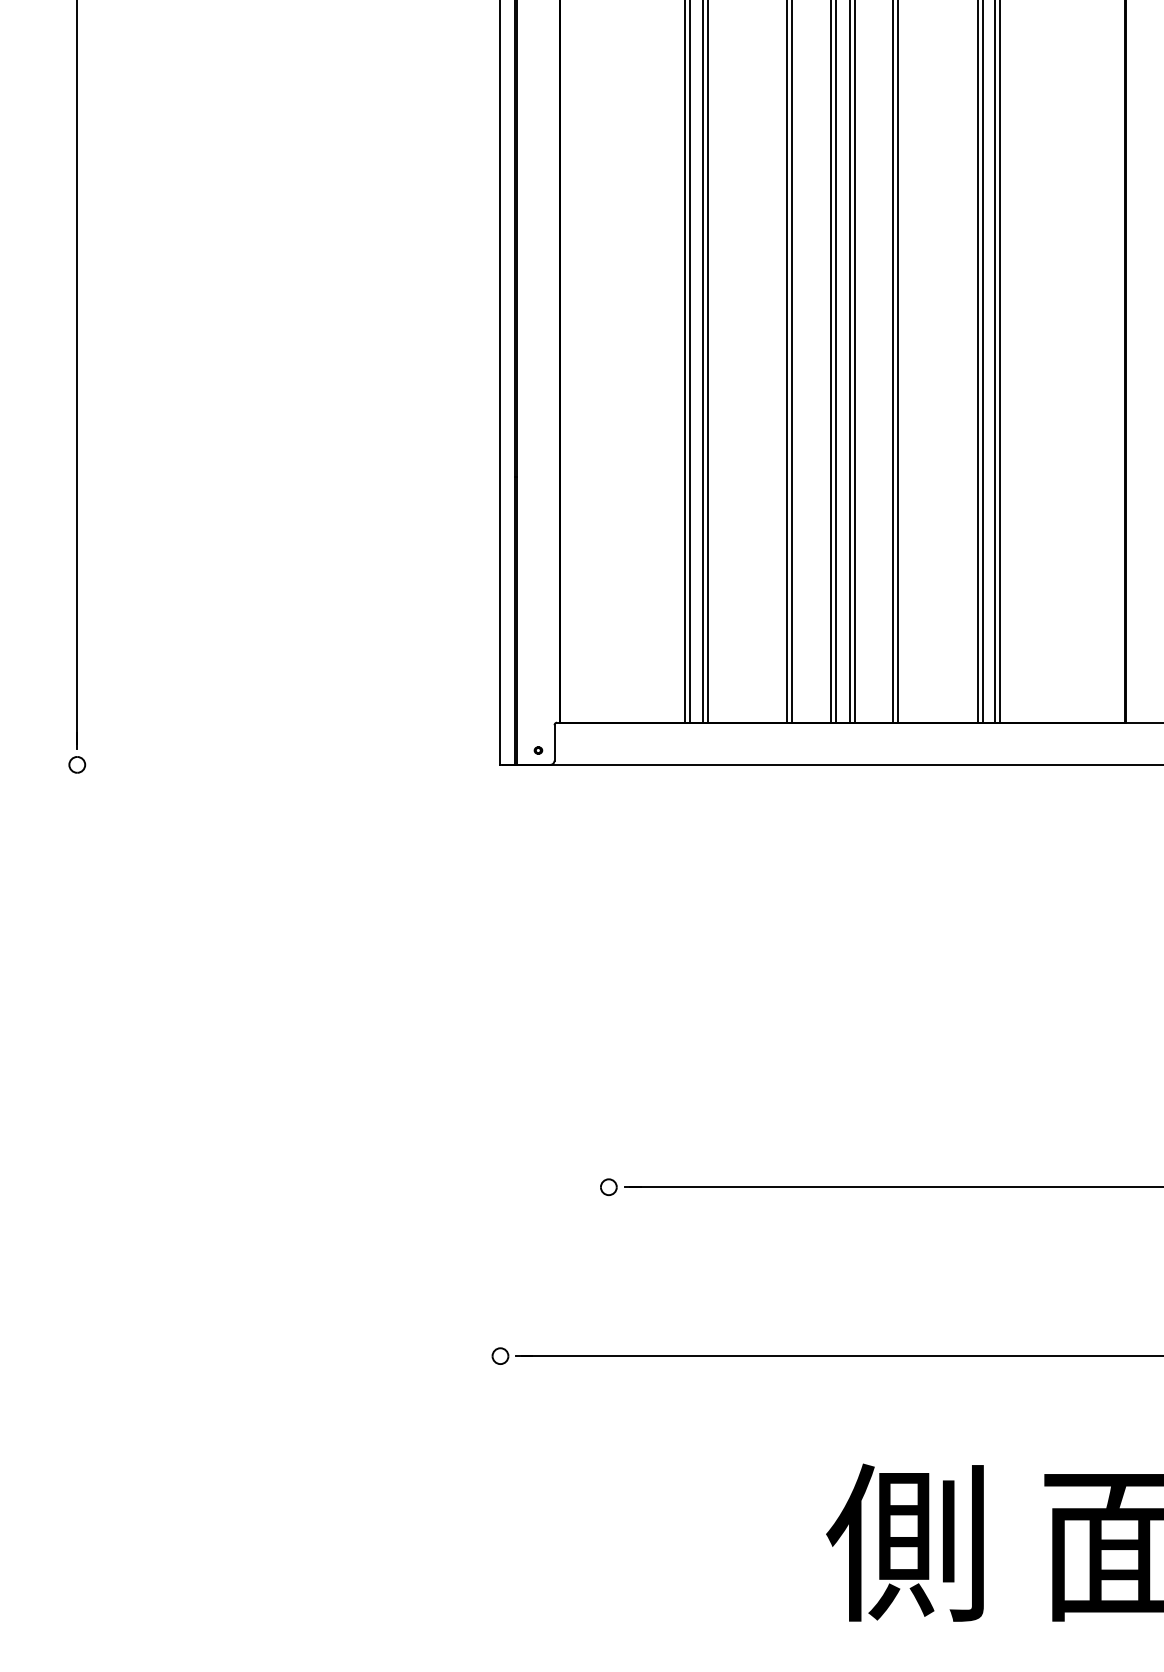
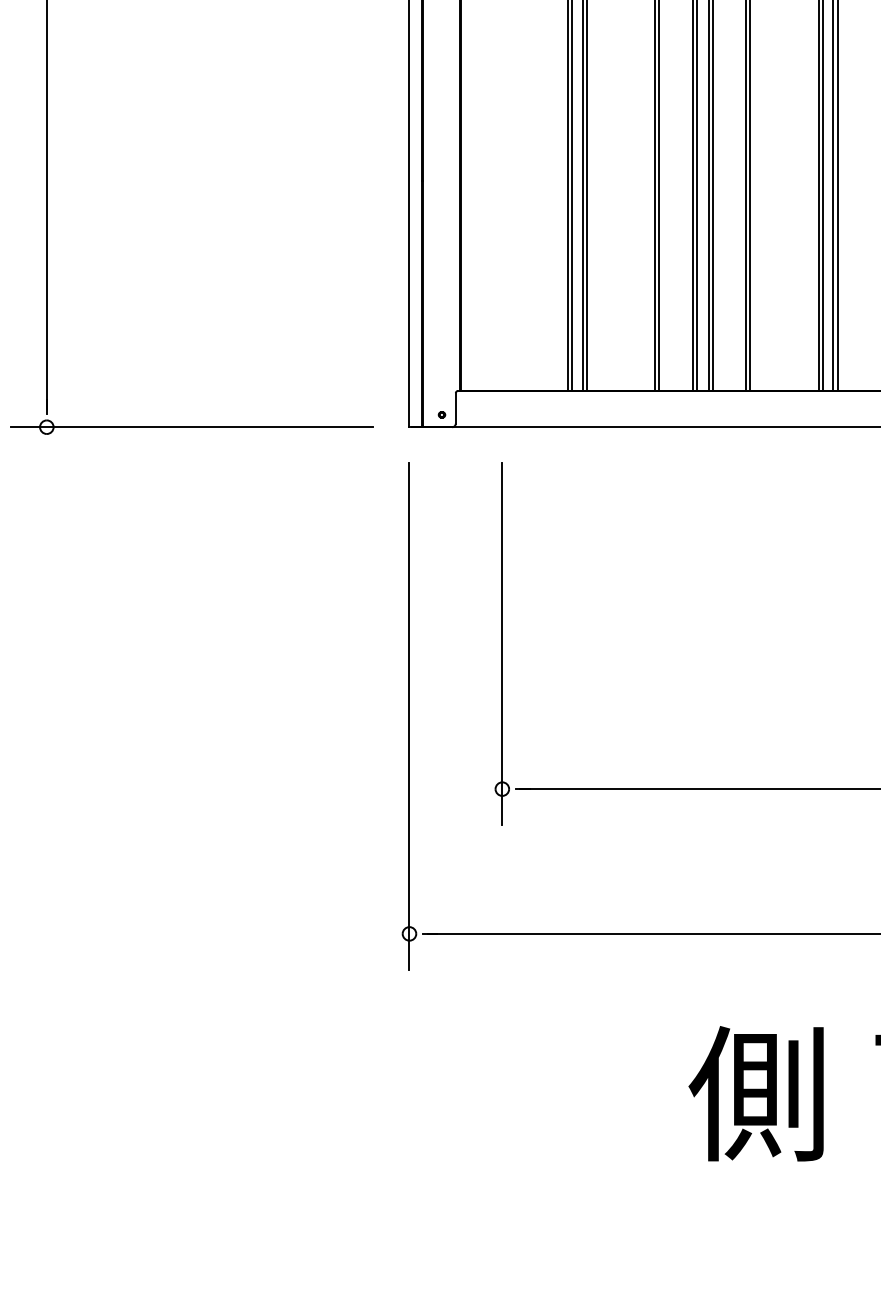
line: (246, 764) -> (191, 426), added
line: (608, 1018) -> (502, 644), added
line: (500, 1102) -> (409, 716), added

